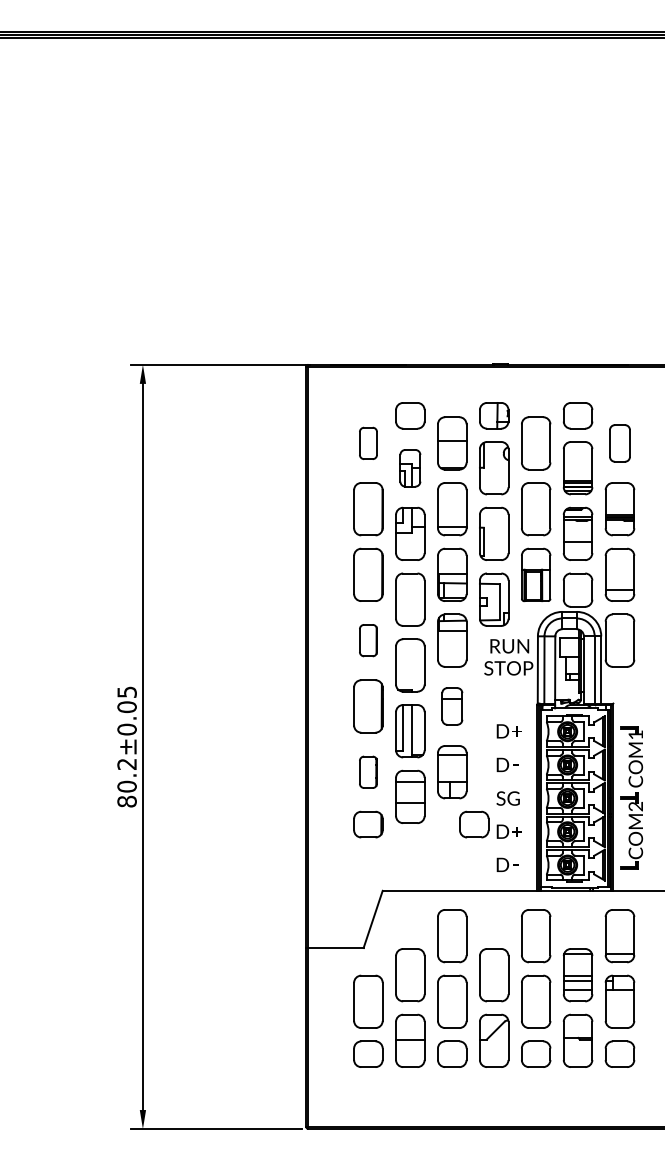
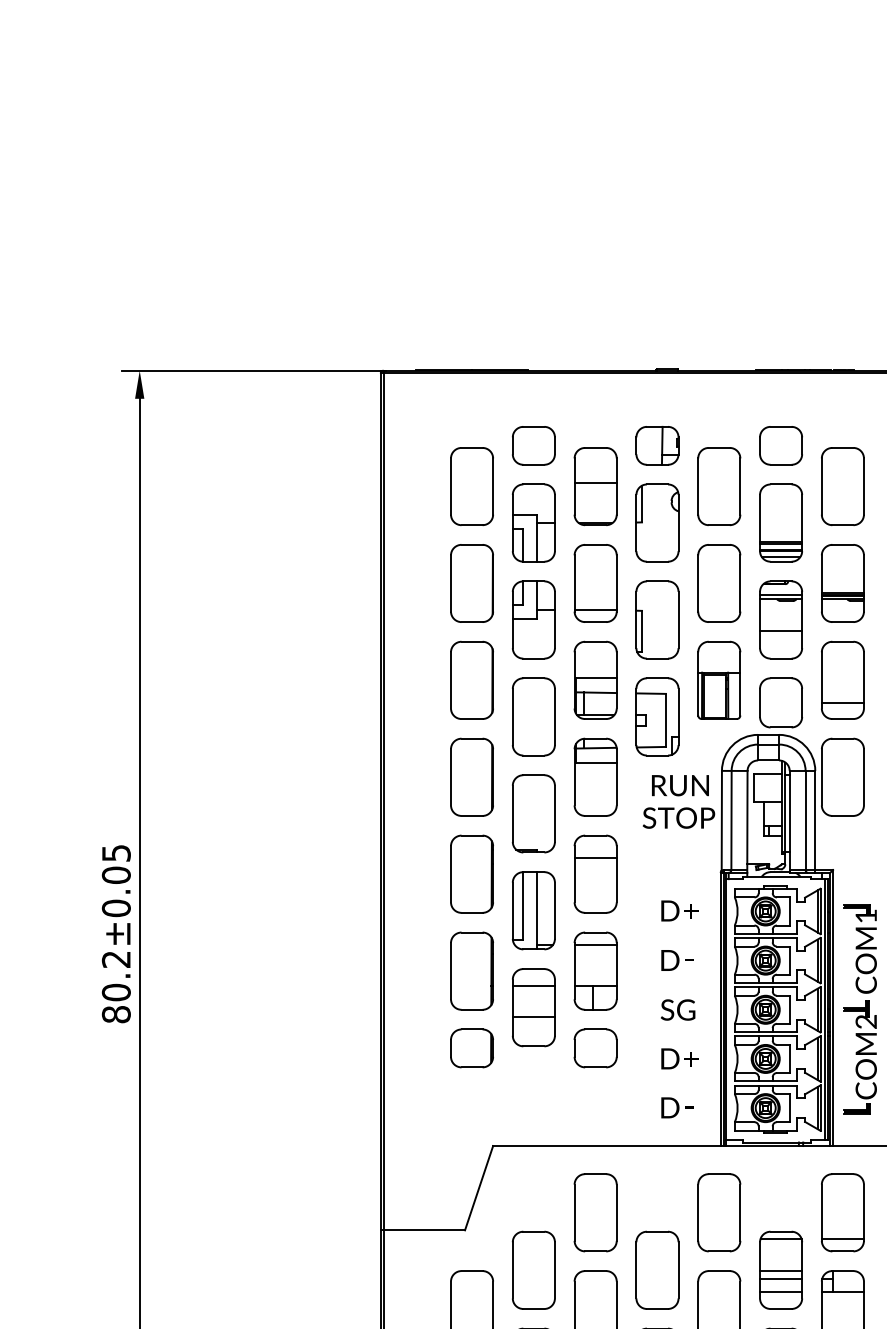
part: (368, 443) -> (472, 486), size x1.67
part: (619, 443) -> (842, 486), size x1.43
part: (410, 468) -> (534, 523), size x1.43
part: (368, 640) -> (472, 777), size x1.67
part: (452, 706) -> (596, 874), size x1.43
part: (368, 772) -> (472, 971), size x1.67
part: (474, 824) -> (596, 1048), moved

